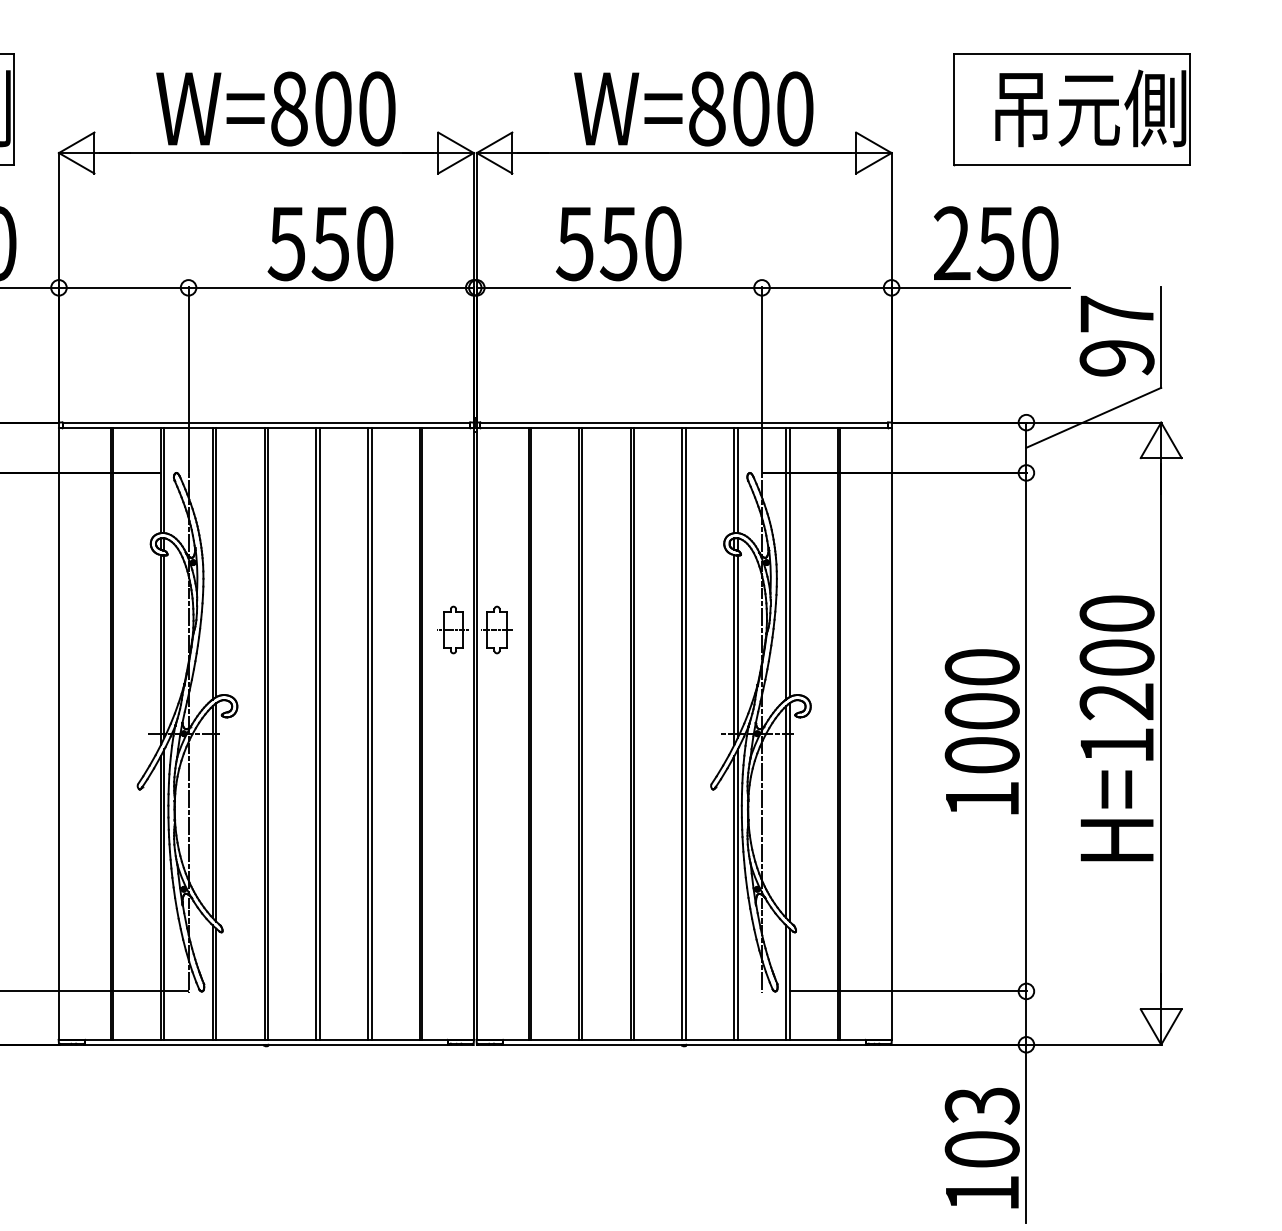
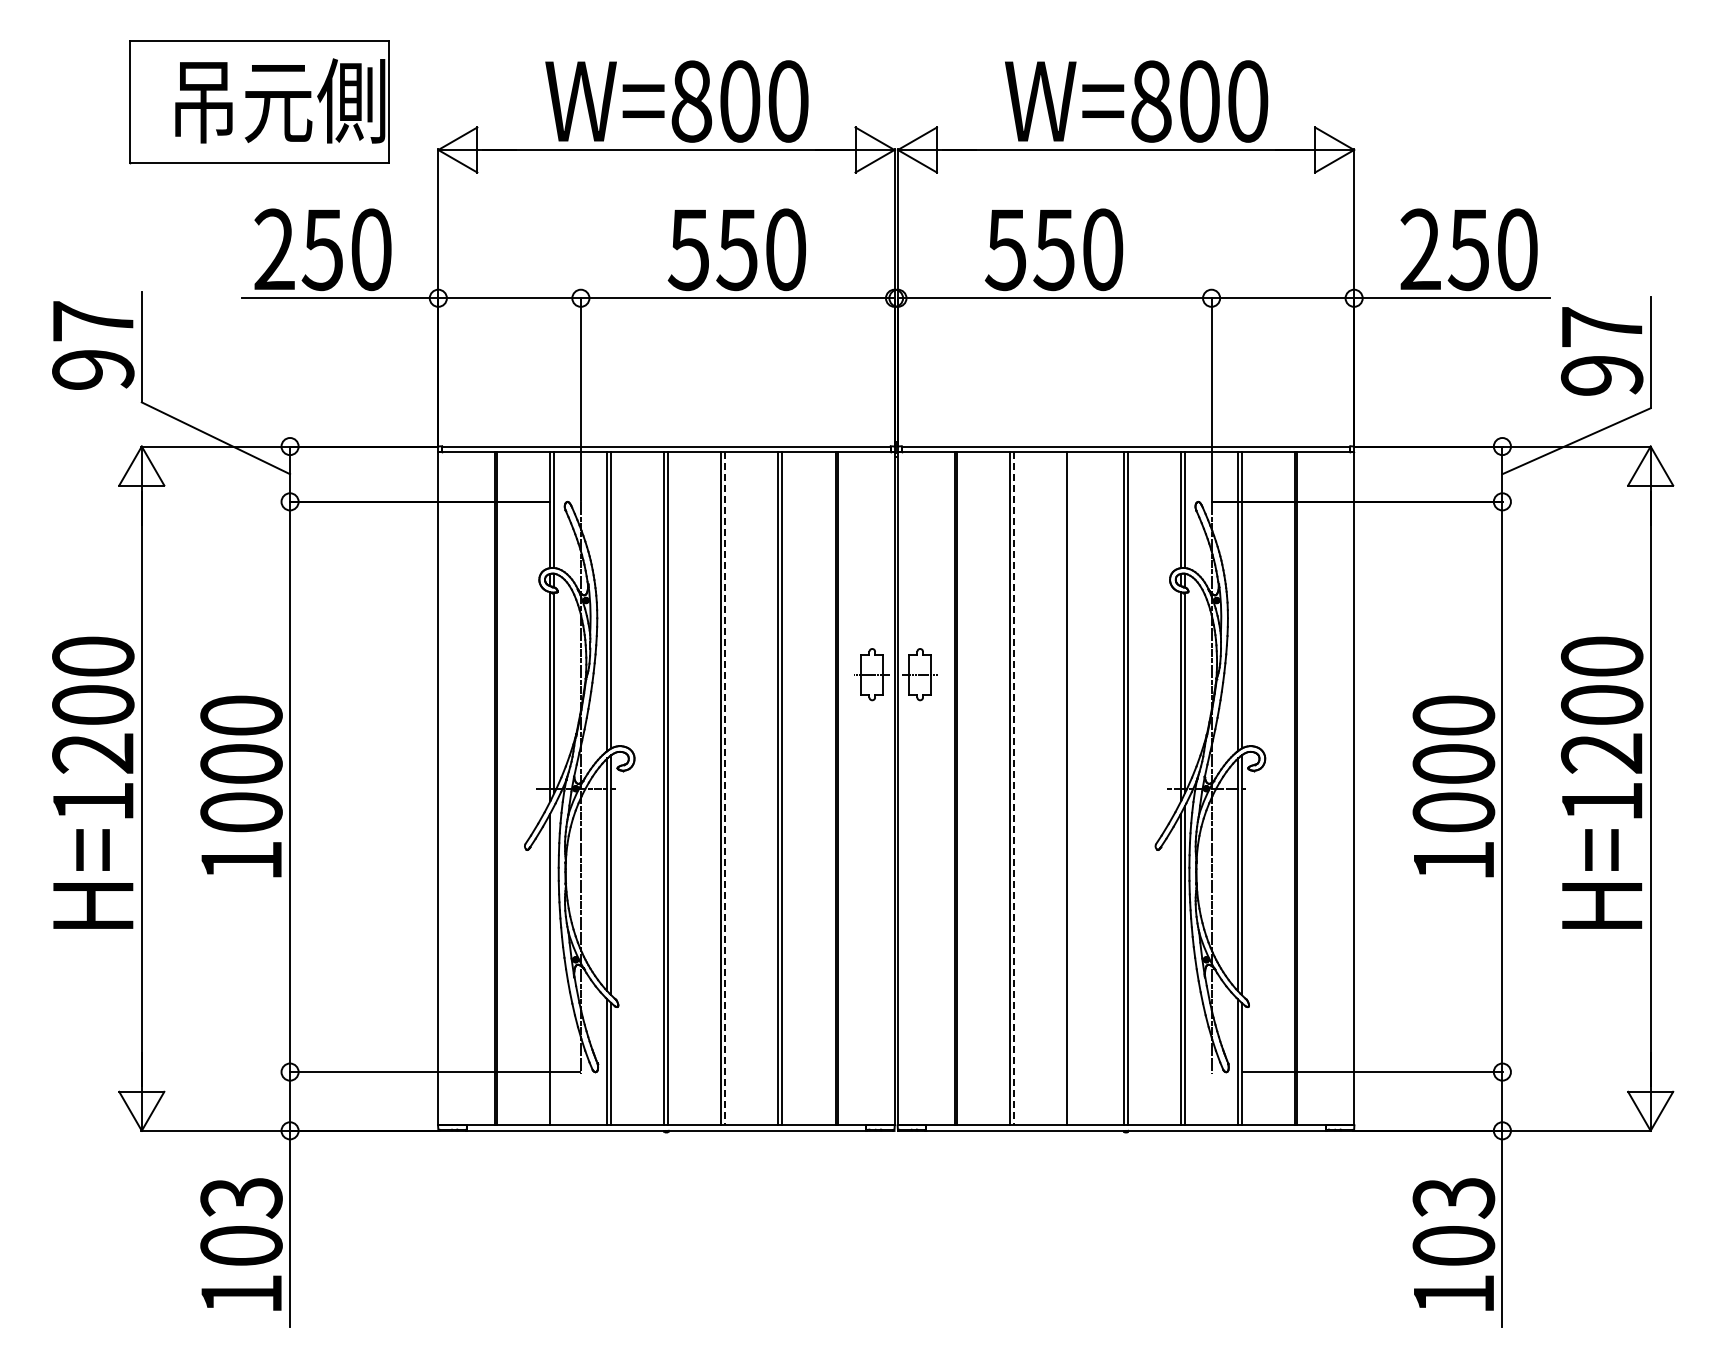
part: (1071, 109) -> (1552, 102), removed
line: (634, 733) -> (1071, 788), removed
line: (320, 734) -> (725, 789), solid -> dashed
line: (582, 734) -> (1014, 789), solid -> dashed
line: (164, 894) -> (554, 965), removed

